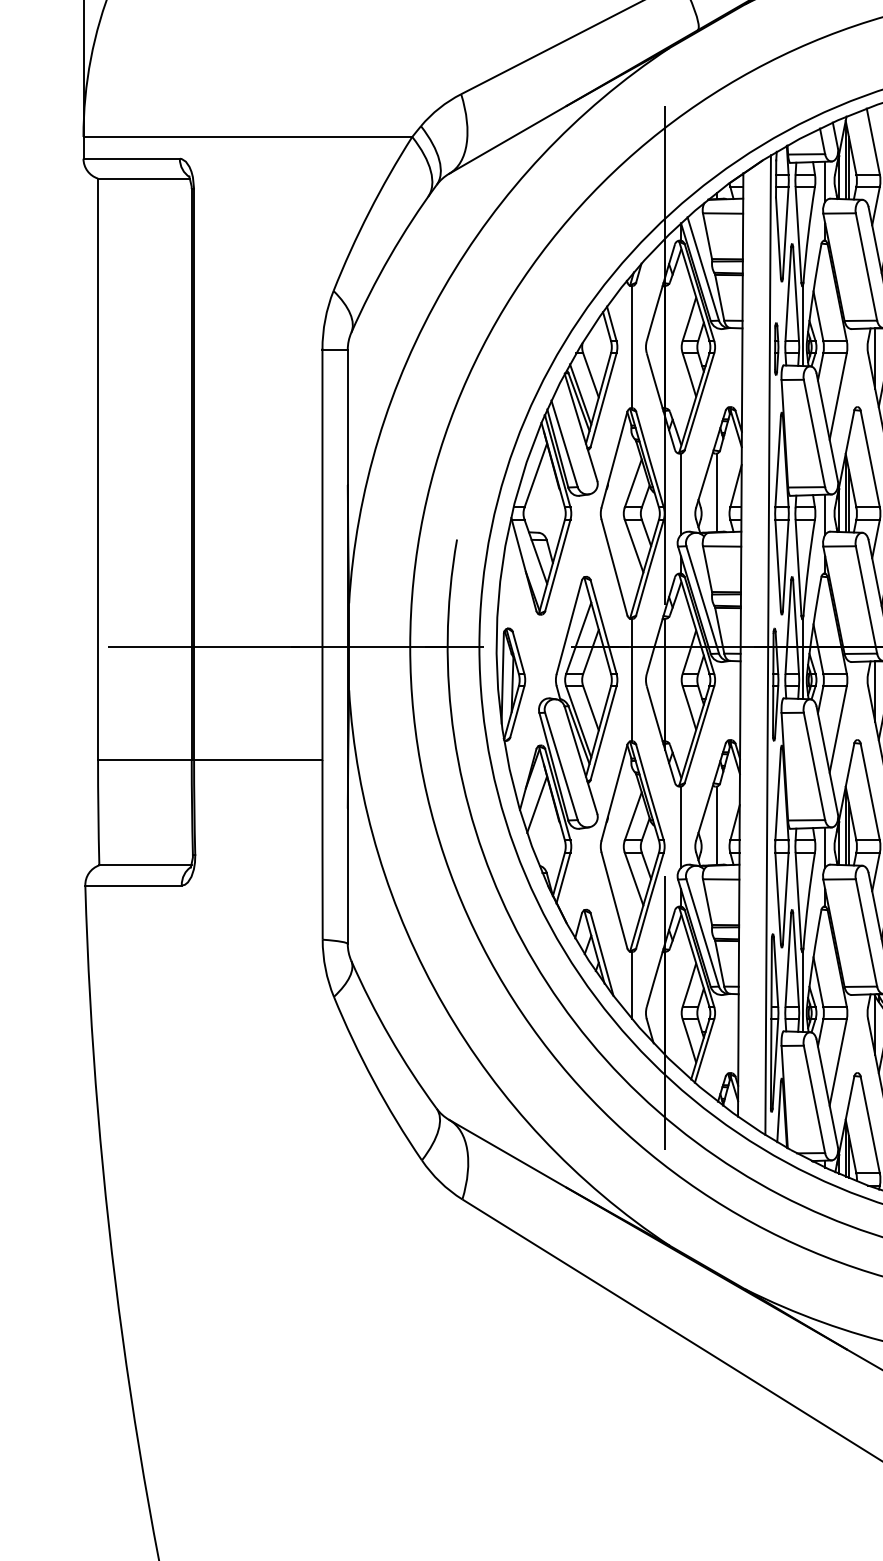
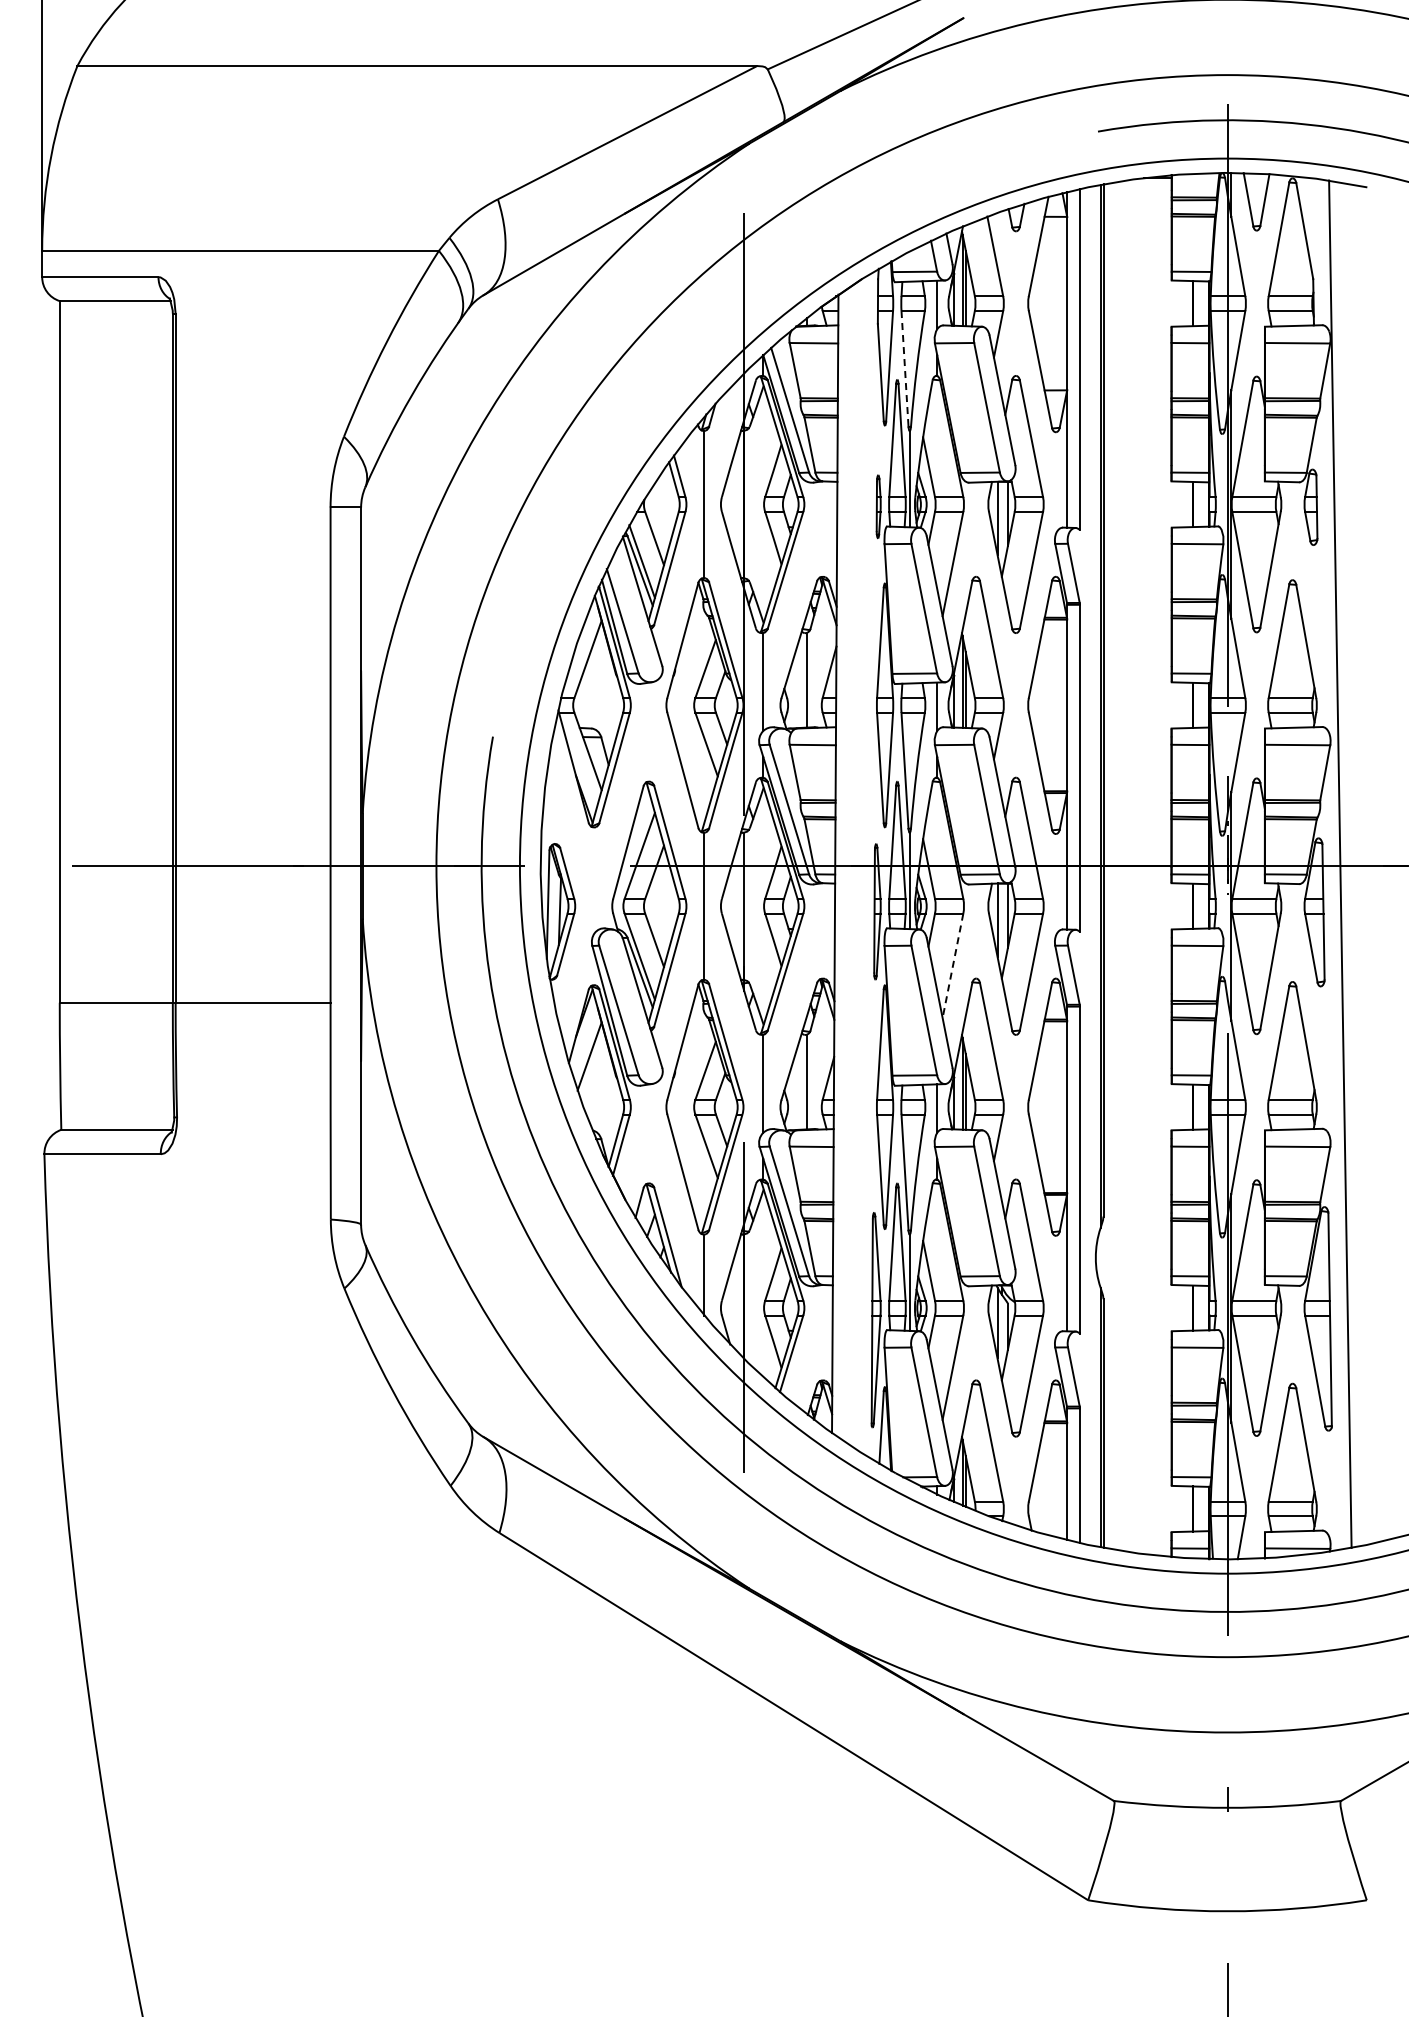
line: (798, 234) -> (905, 368), solid -> dashed
line: (768, 644) -> (868, 863), removed
line: (837, 729) -> (952, 966), solid -> dashed

